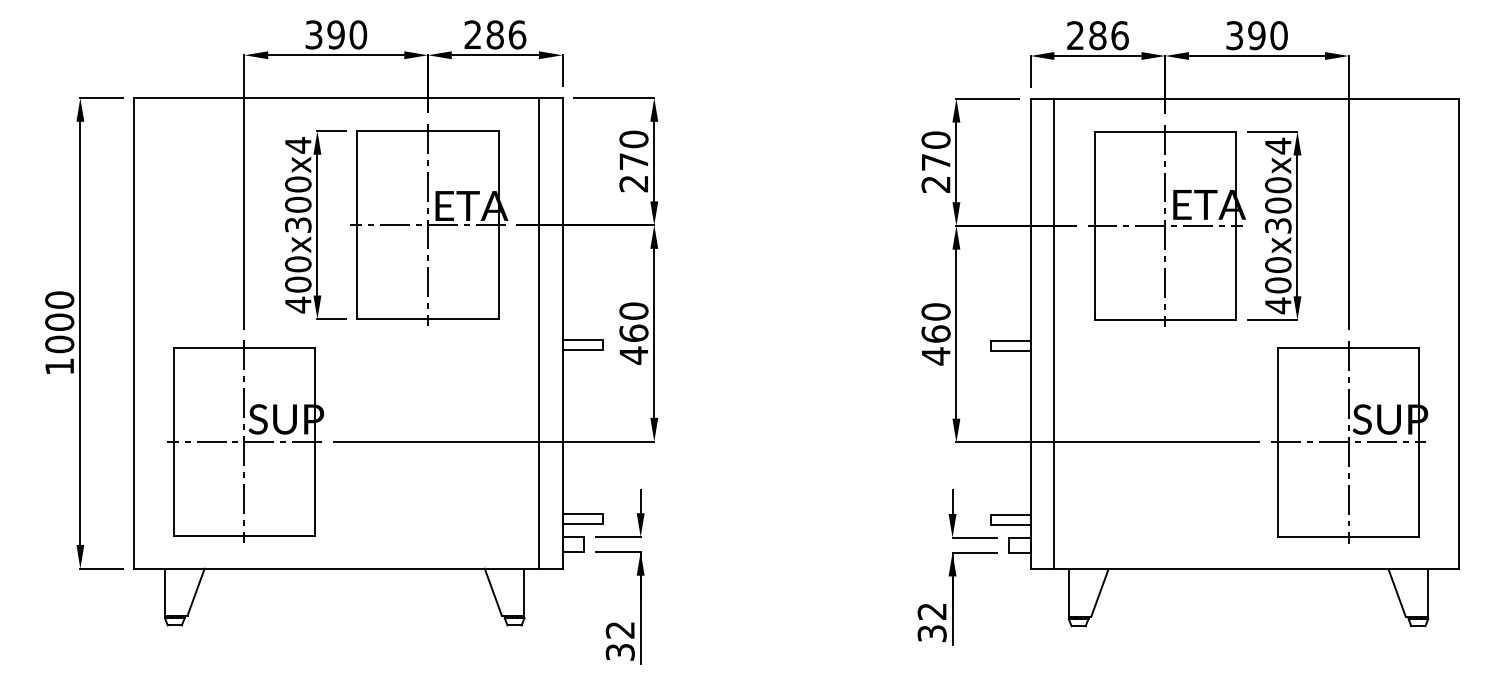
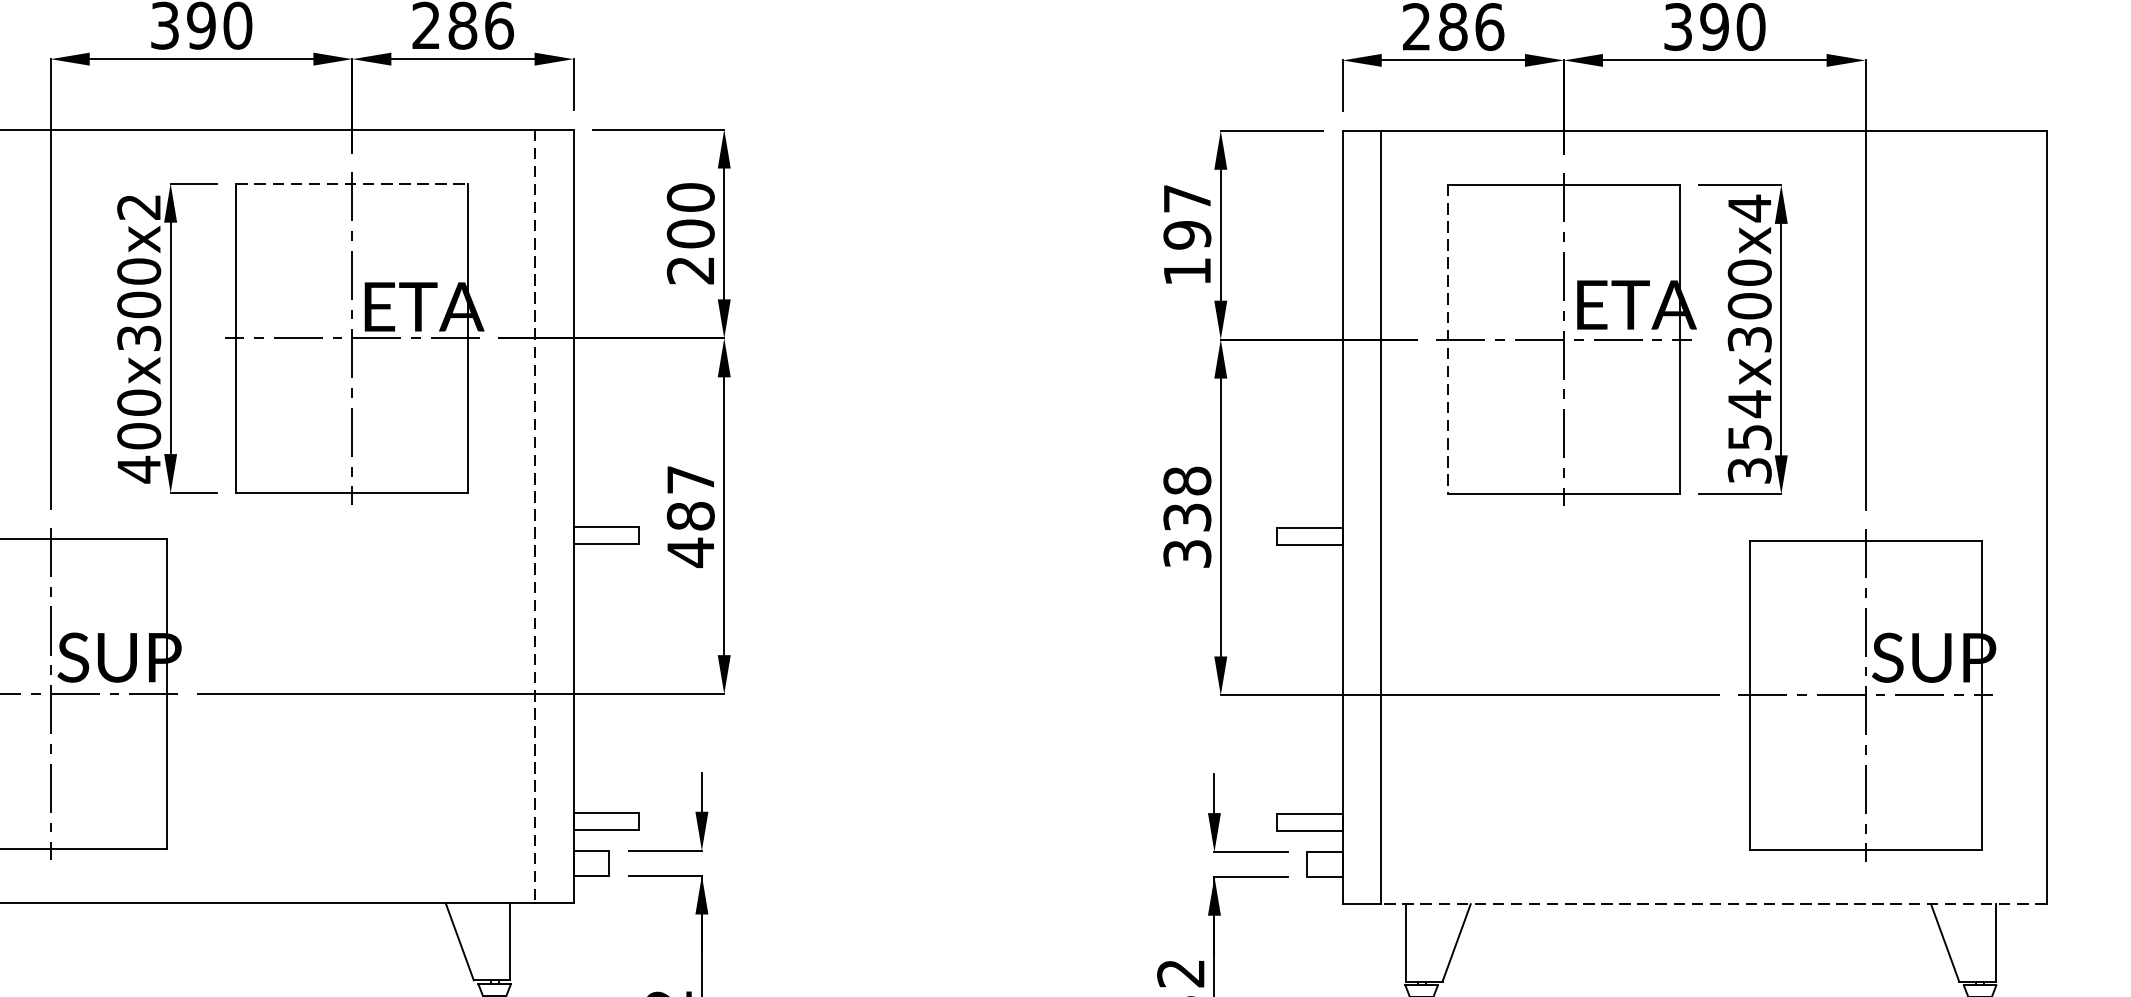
line: (428, 131) -> (353, 184), solid -> dashed
text: (297, 145) -> (137, 207), 400x300x4 -> 400x300x2
text: (633, 161) -> (690, 233), 270 -> 200
text: (935, 161) -> (1186, 233), 270 -> 197
line: (1094, 226) -> (1447, 340), solid -> dashed
text: (1278, 285) -> (1750, 437), 400x300x4 -> 354x300x4
text: (633, 321) -> (690, 496), 460 -> 487
line: (539, 333) -> (535, 516), solid -> dashed
text: (935, 334) -> (1186, 518), 460 -> 338
line: (1256, 569) -> (1713, 904), solid -> dashed

